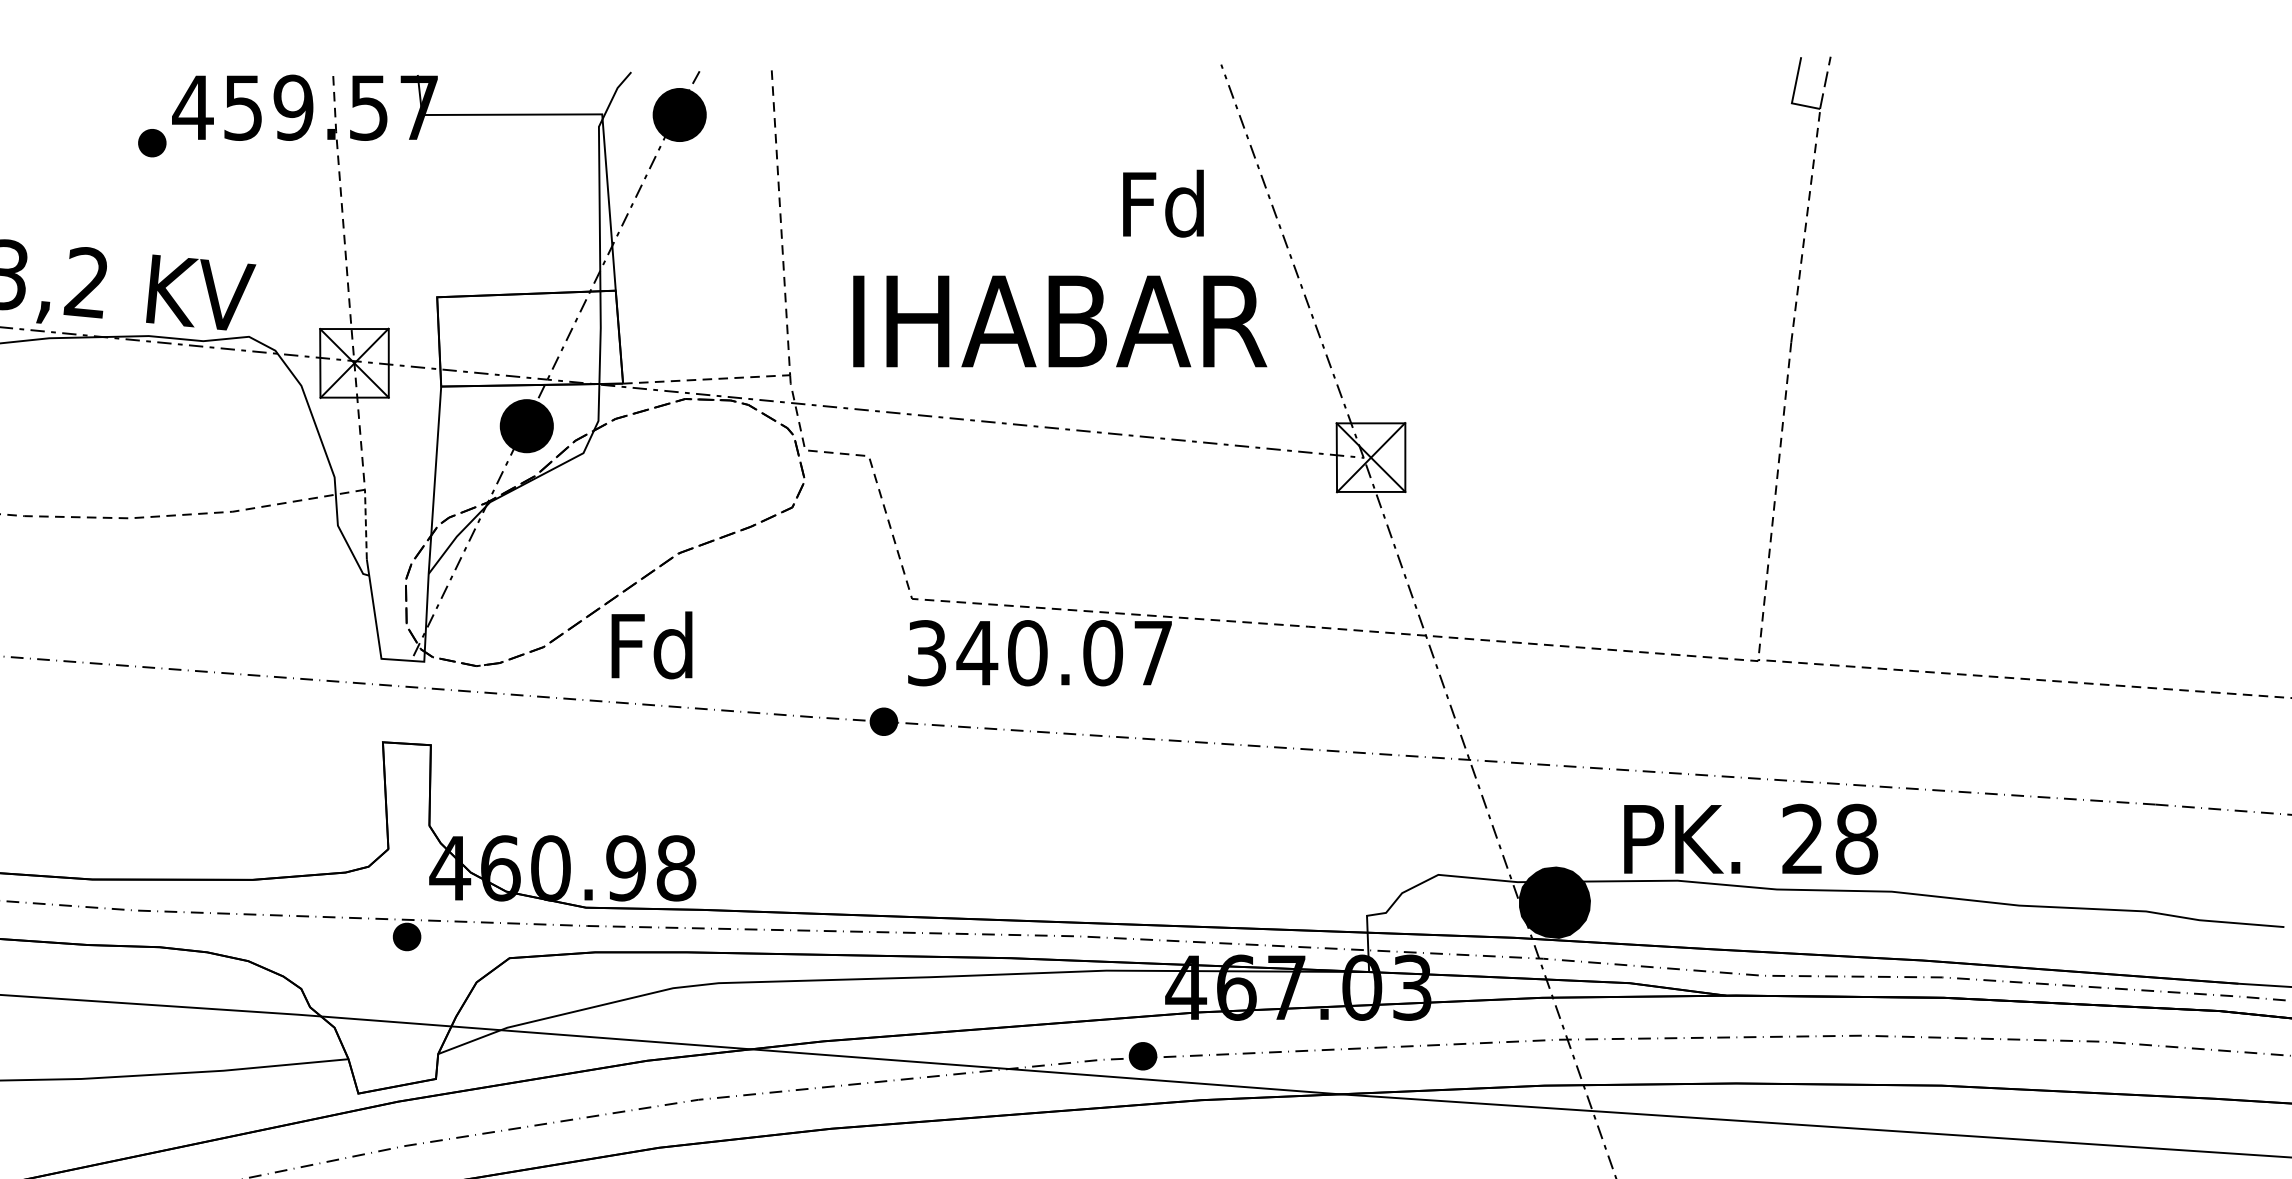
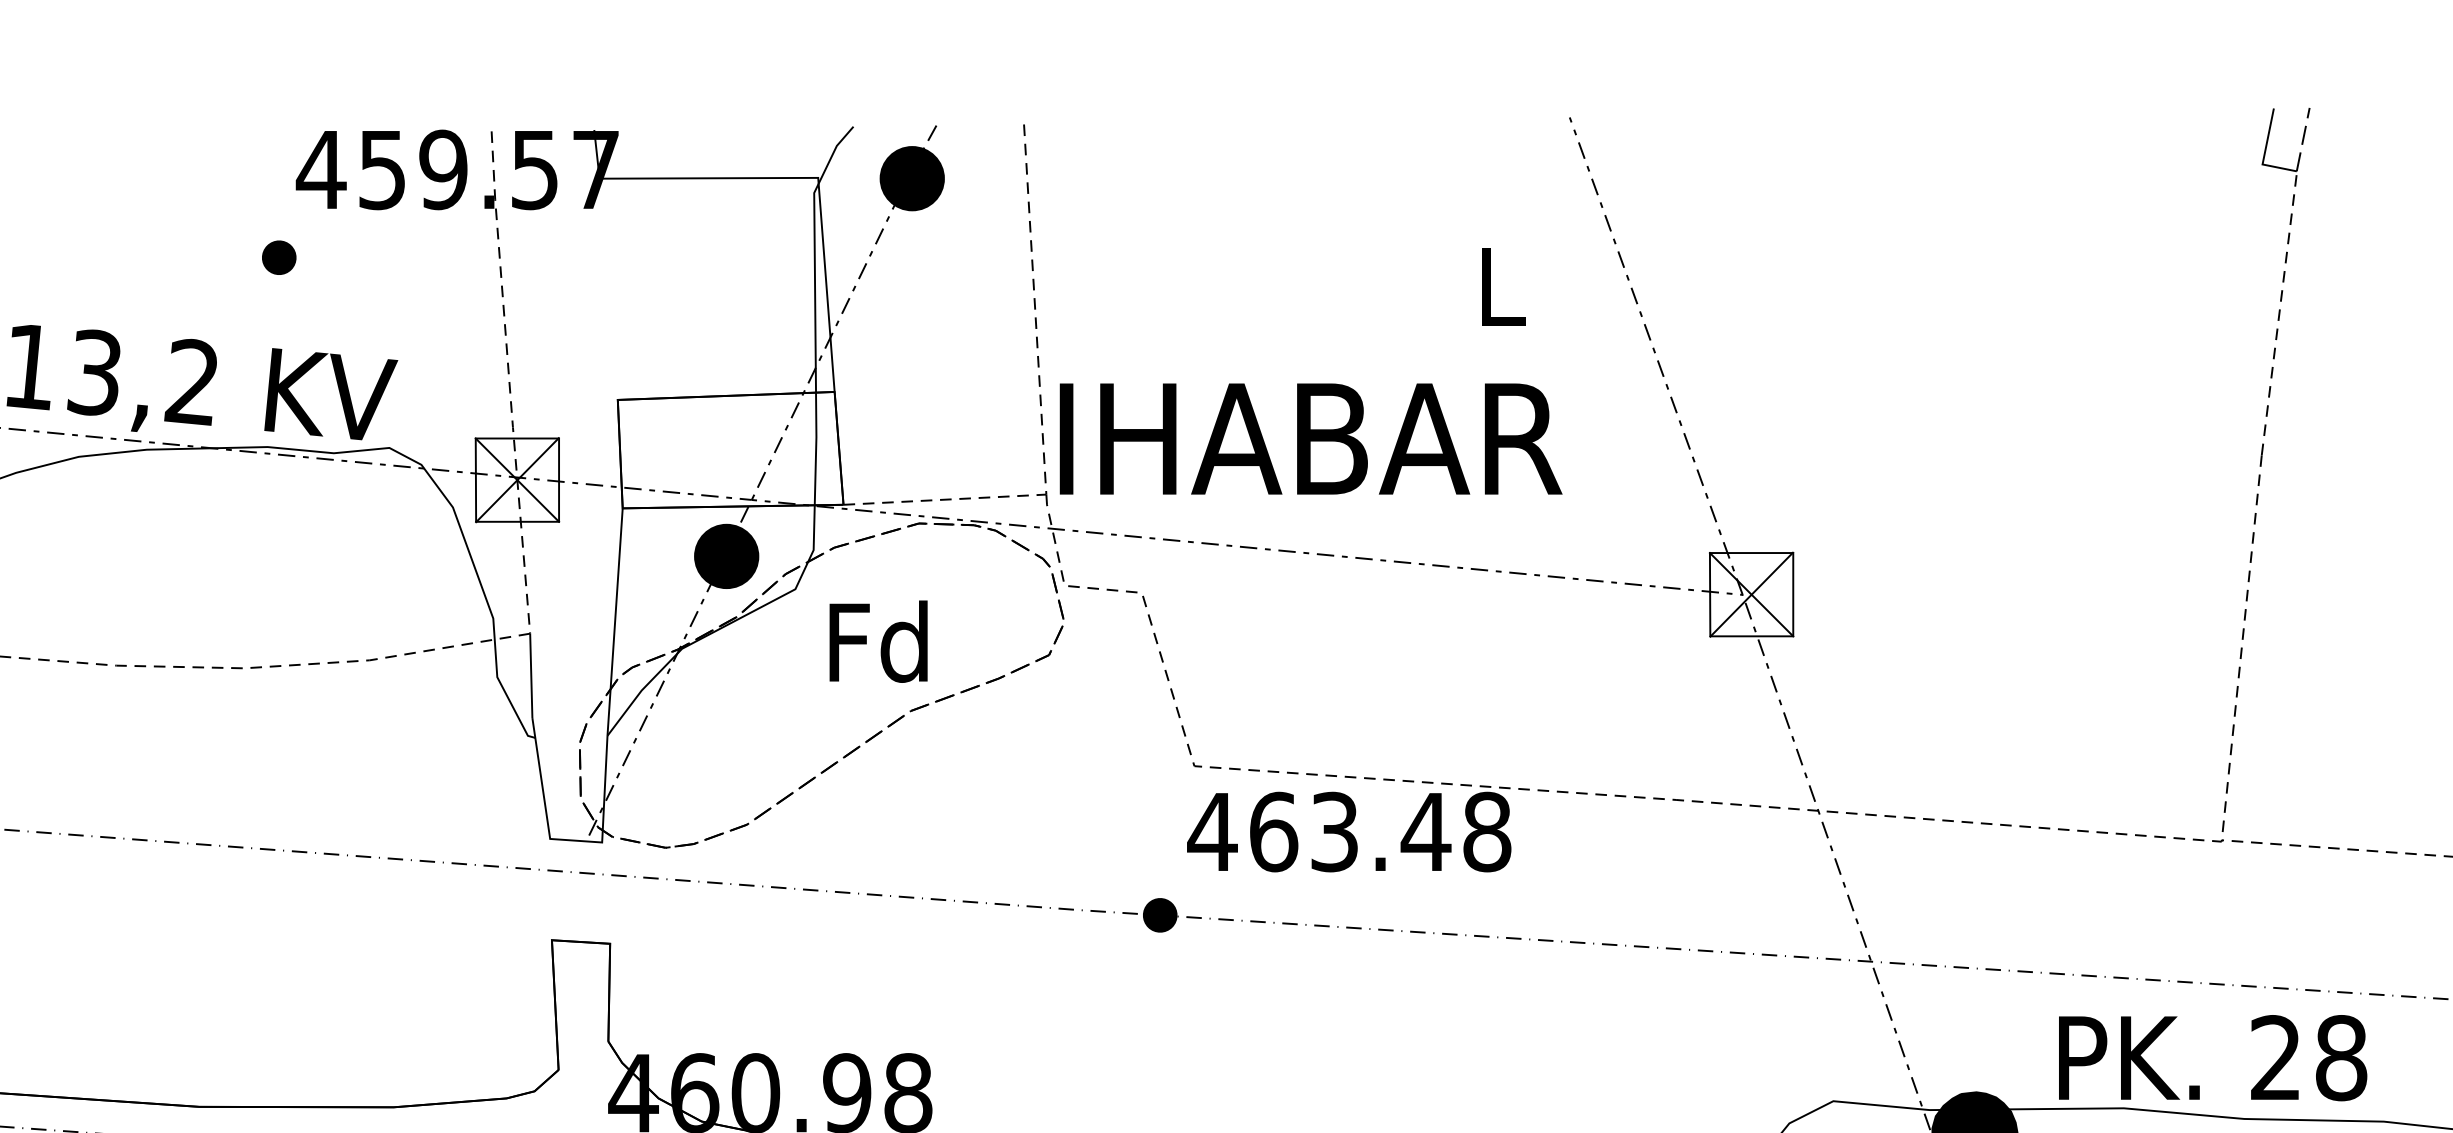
part: (152, 143) -> (279, 258), moved
text: (1163, 203) -> (1499, 286), Fd -> L
text: (1060, 321) -> (1311, 439), moved
line: (365, 524) -> (530, 675), dashed -> solid
text: (651, 645) -> (878, 641), moved
text: (1039, 653) -> (1349, 832), 340.07 -> 463.48

